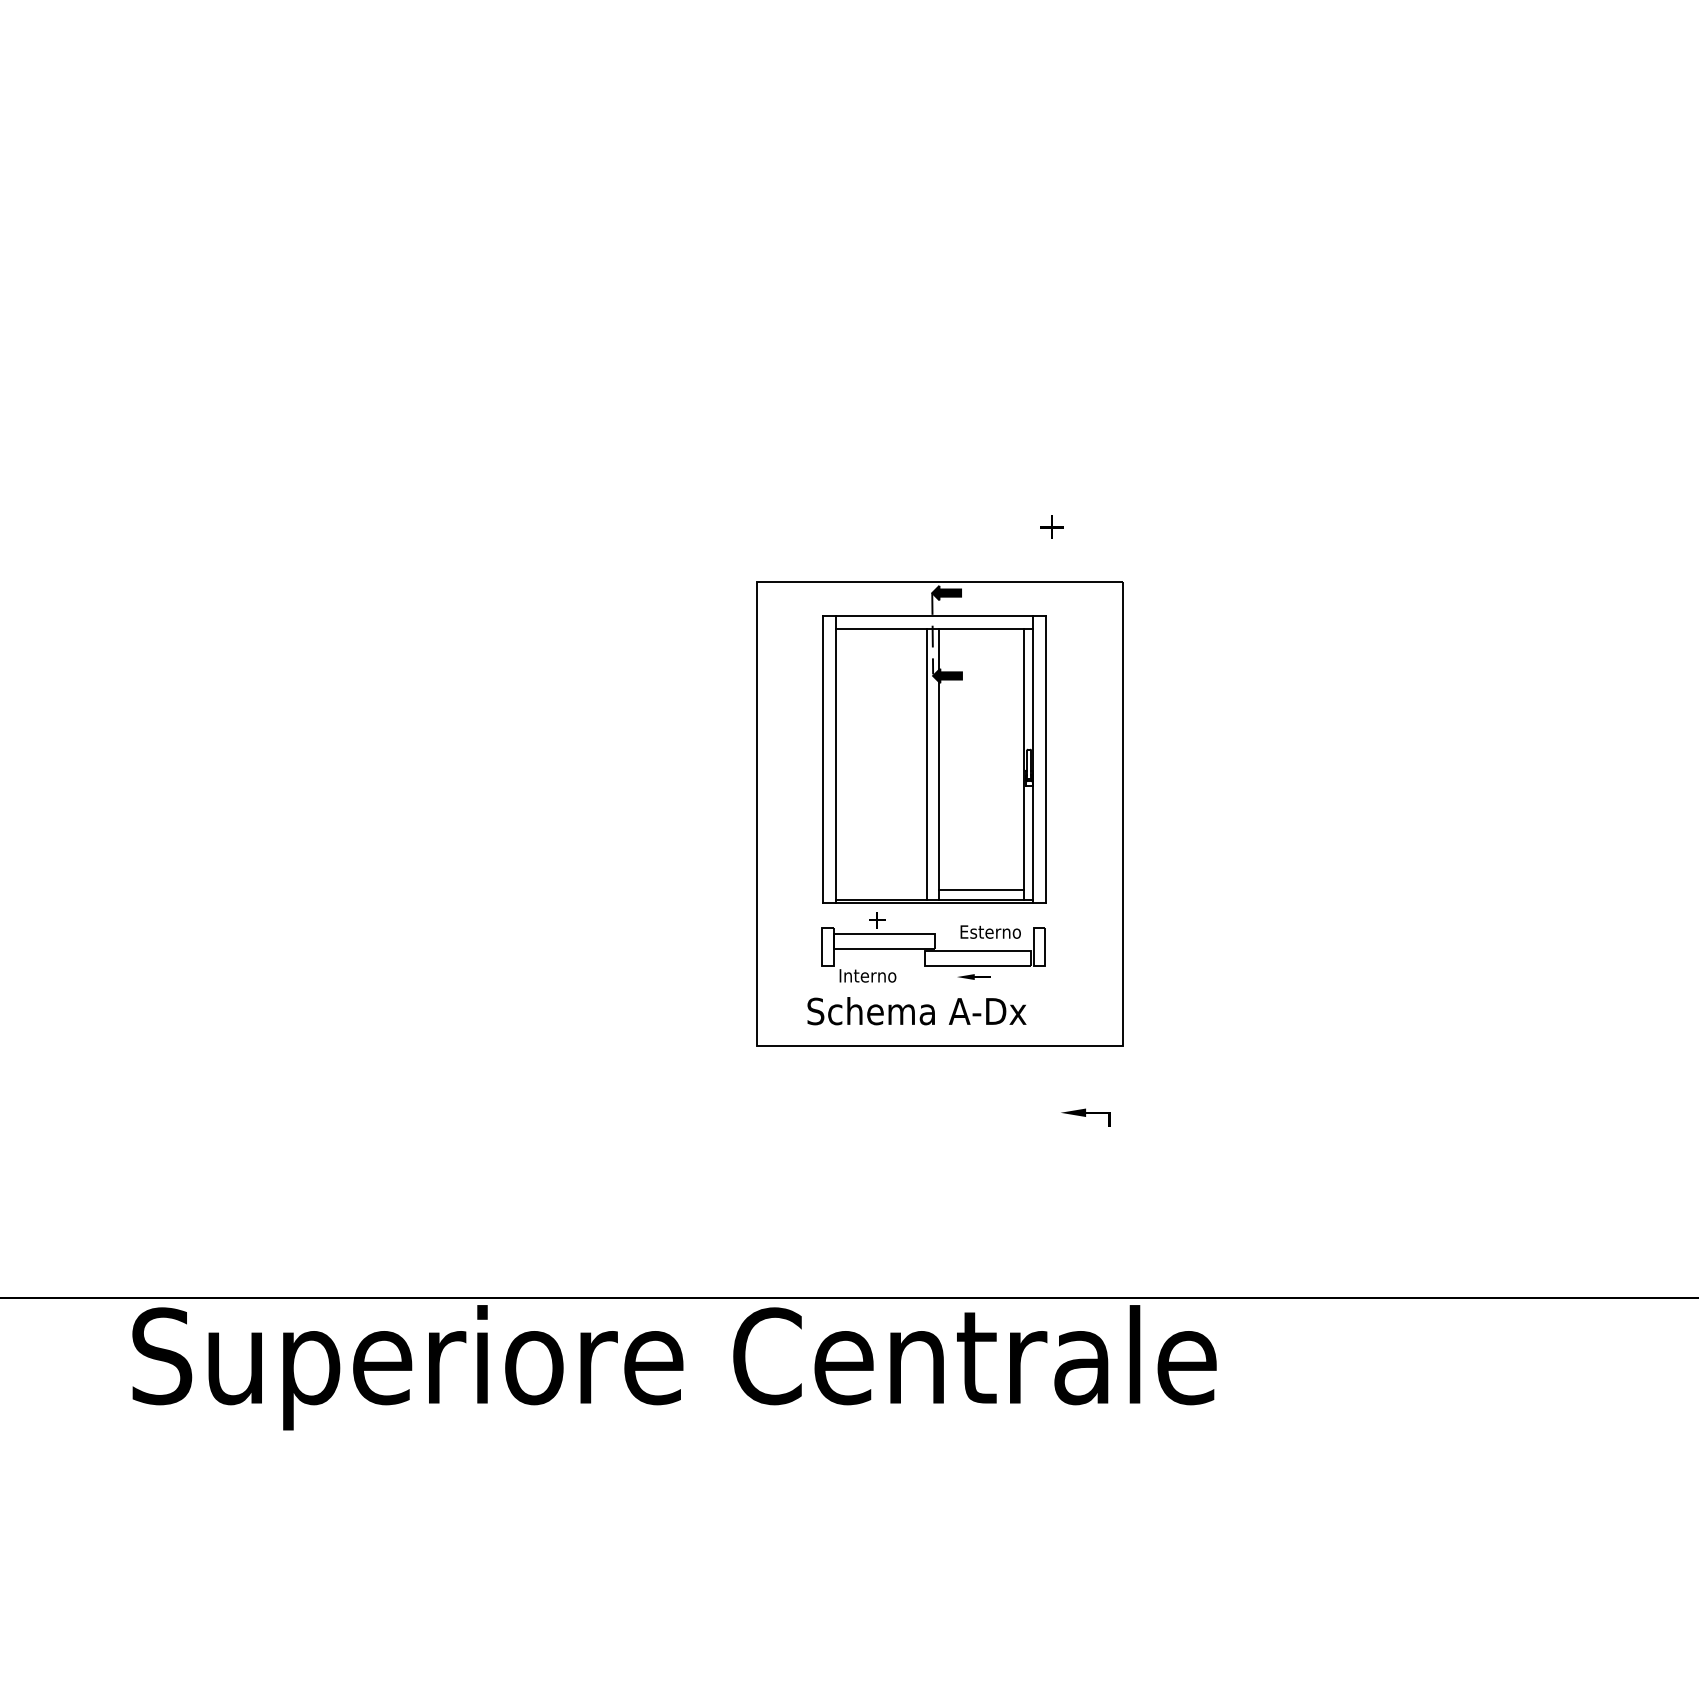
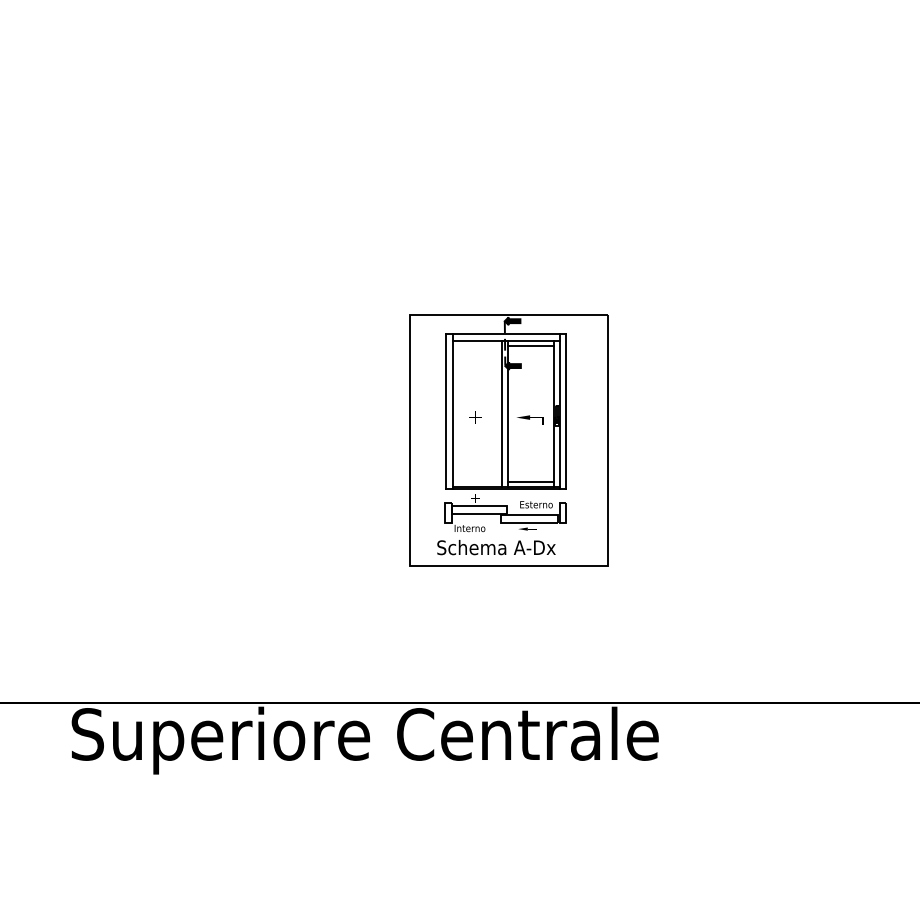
part: (1051, 527) -> (475, 417), moved
line: (981, 637) -> (531, 345), added
part: (1086, 1116) -> (530, 419), moved

